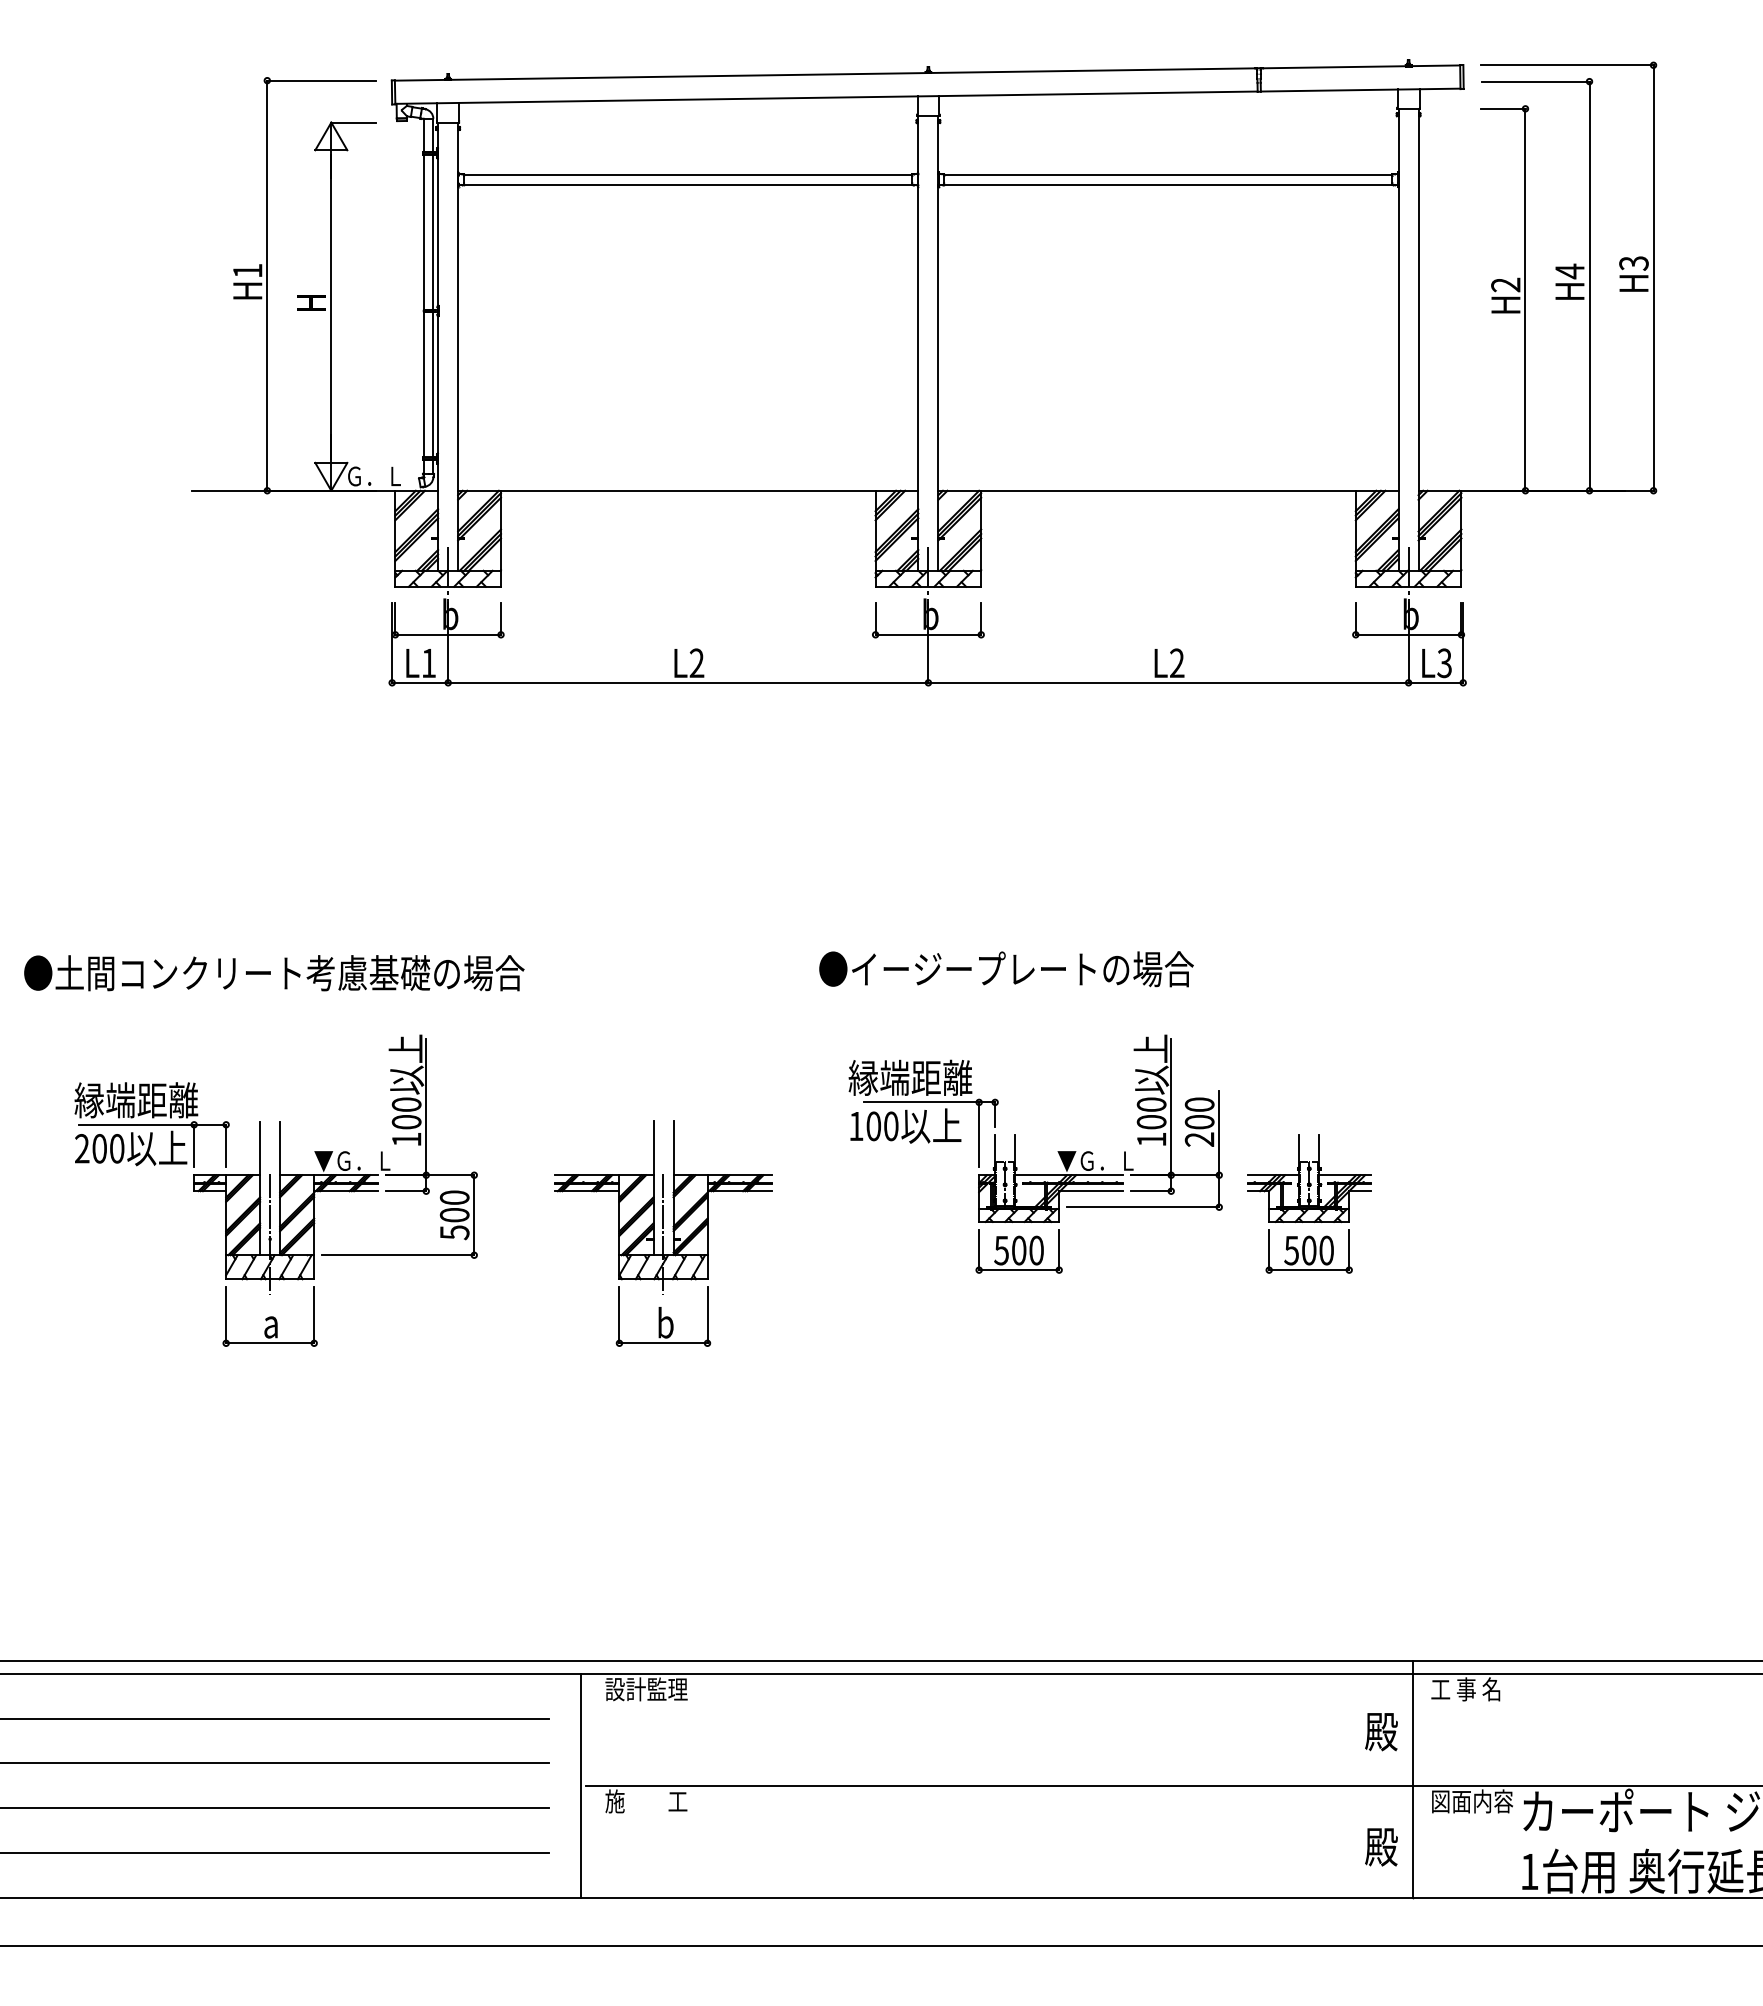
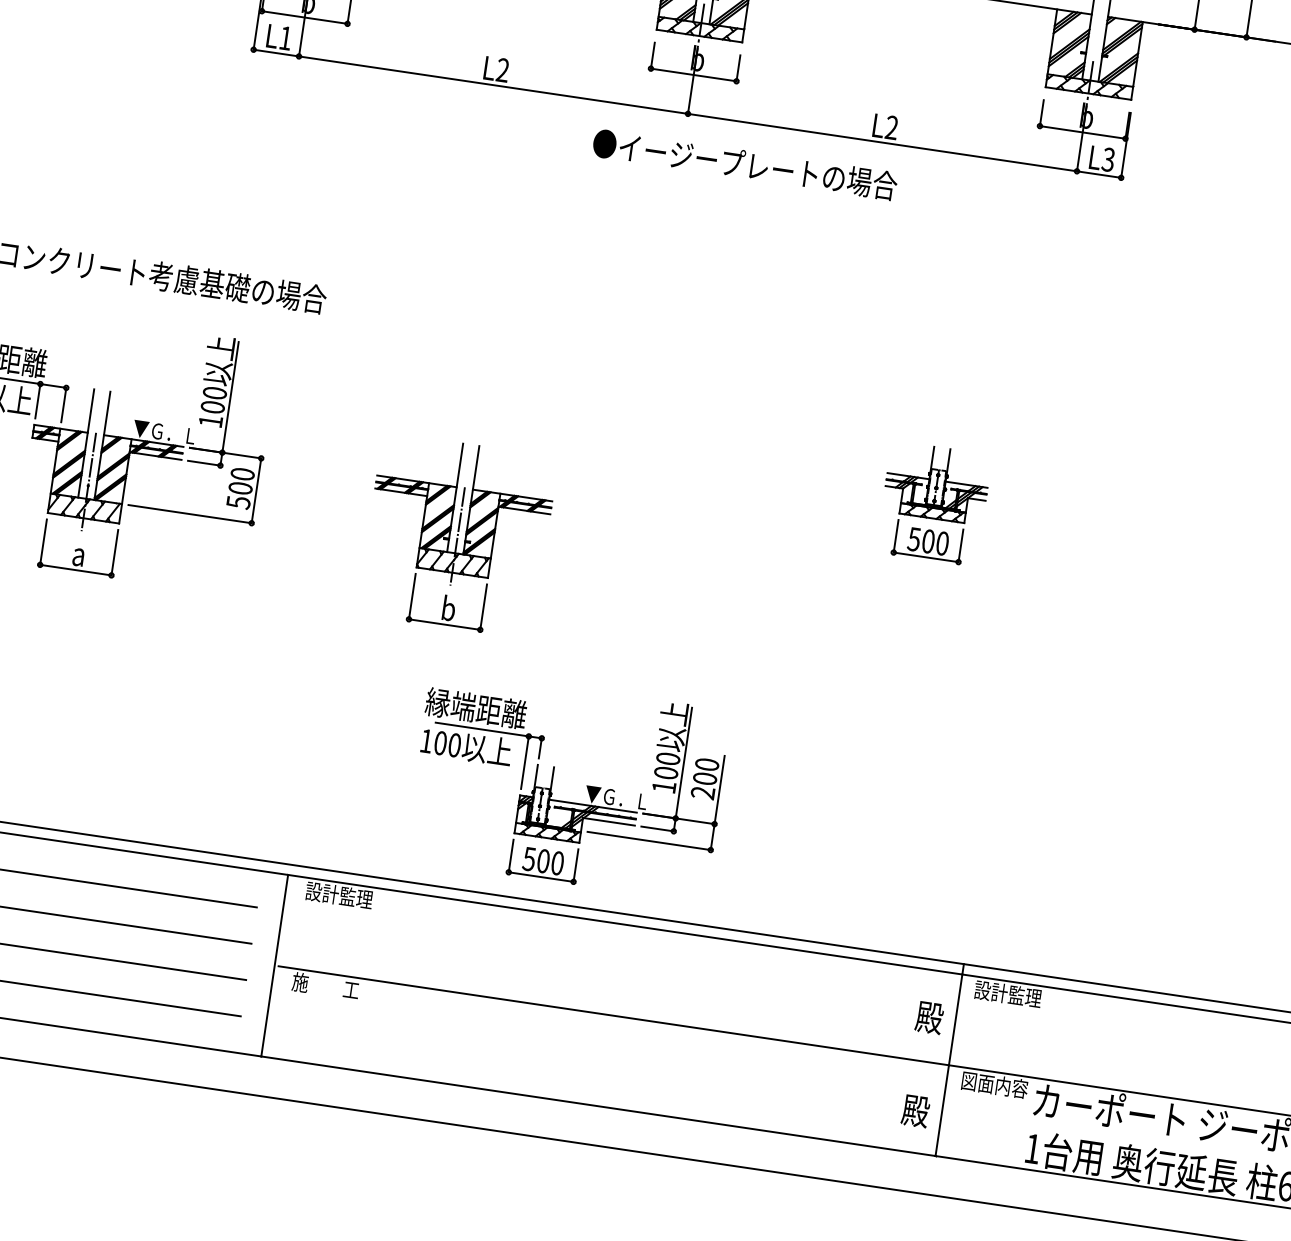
text: (1006, 969) -> (745, 165), moved
part: (1015, 1153) -> (552, 782), moved
part: (1309, 1203) -> (934, 503), moved
part: (663, 1233) -> (457, 535), moved
text: (1472, 1689) -> (1008, 994), 工 事 名 -> 設計監理

